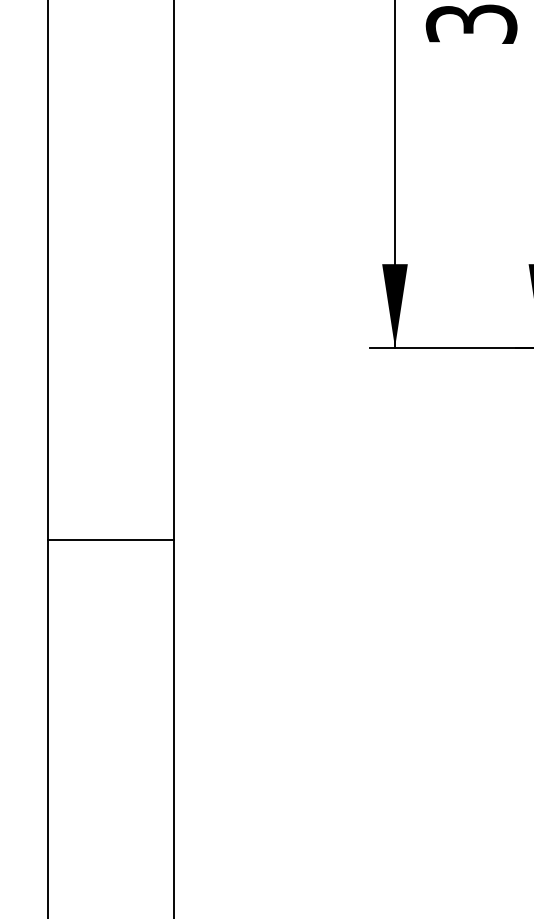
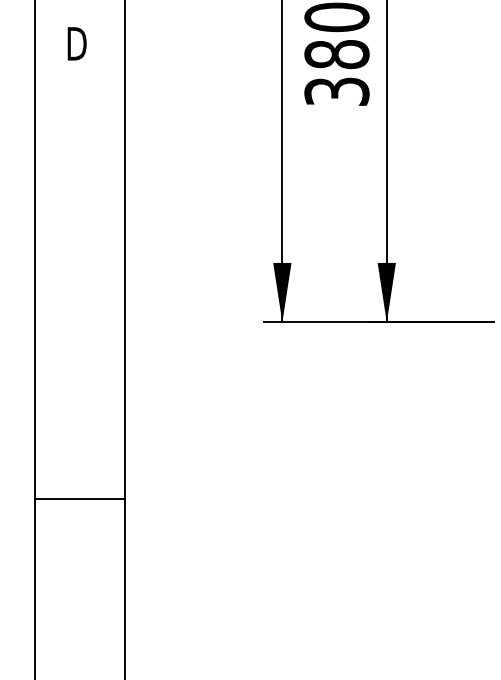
line: (110, 539) -> (79, 498), moved

